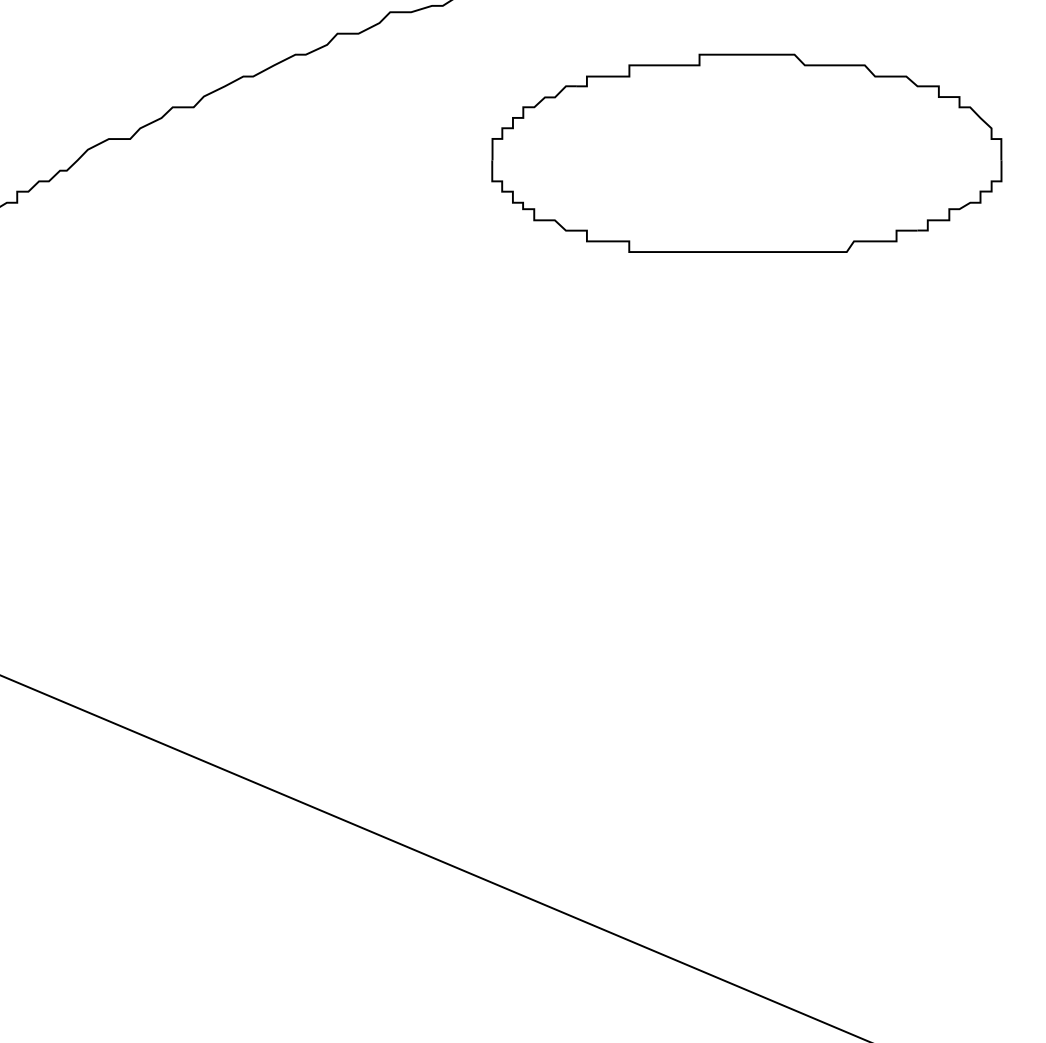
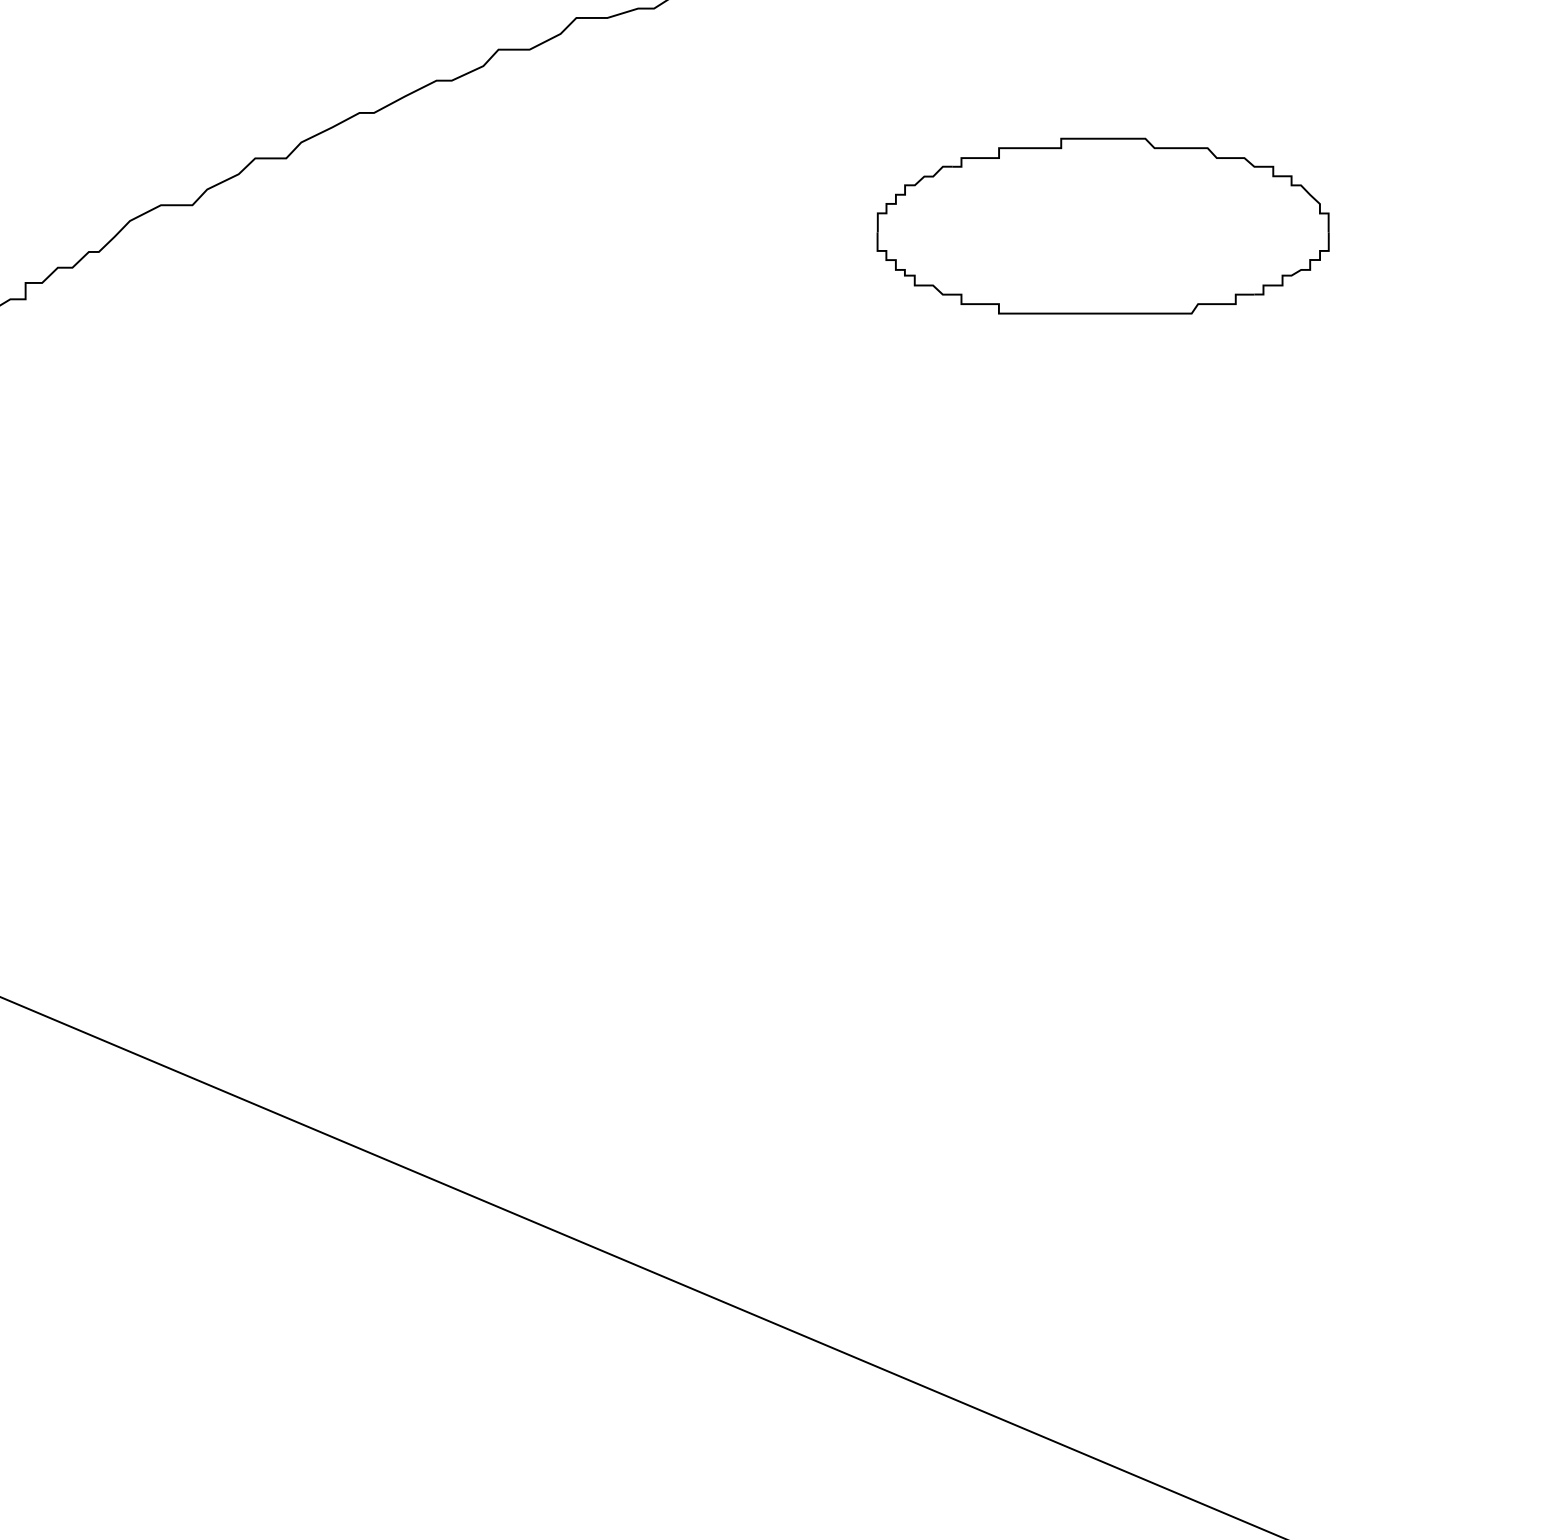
part: (746, 152) -> (1102, 225), size x0.6

